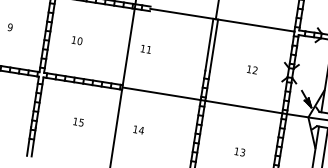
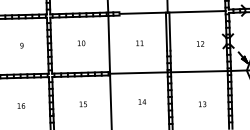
text: (77, 40) -> (81, 43), moved
text: (145, 49) -> (139, 43), moved
text: (139, 129) -> (142, 101), moved

